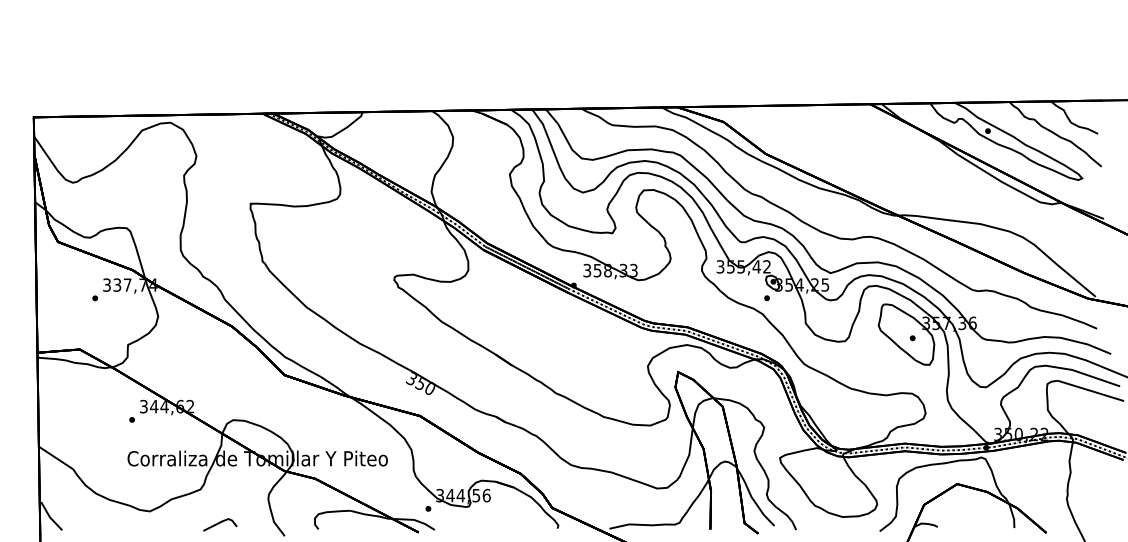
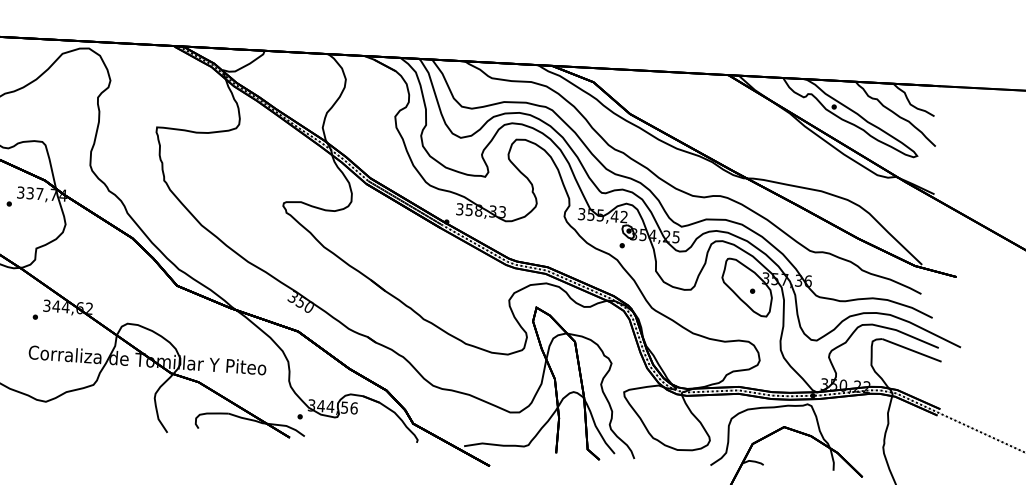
line: (220, 523) -> (109, 417), removed

